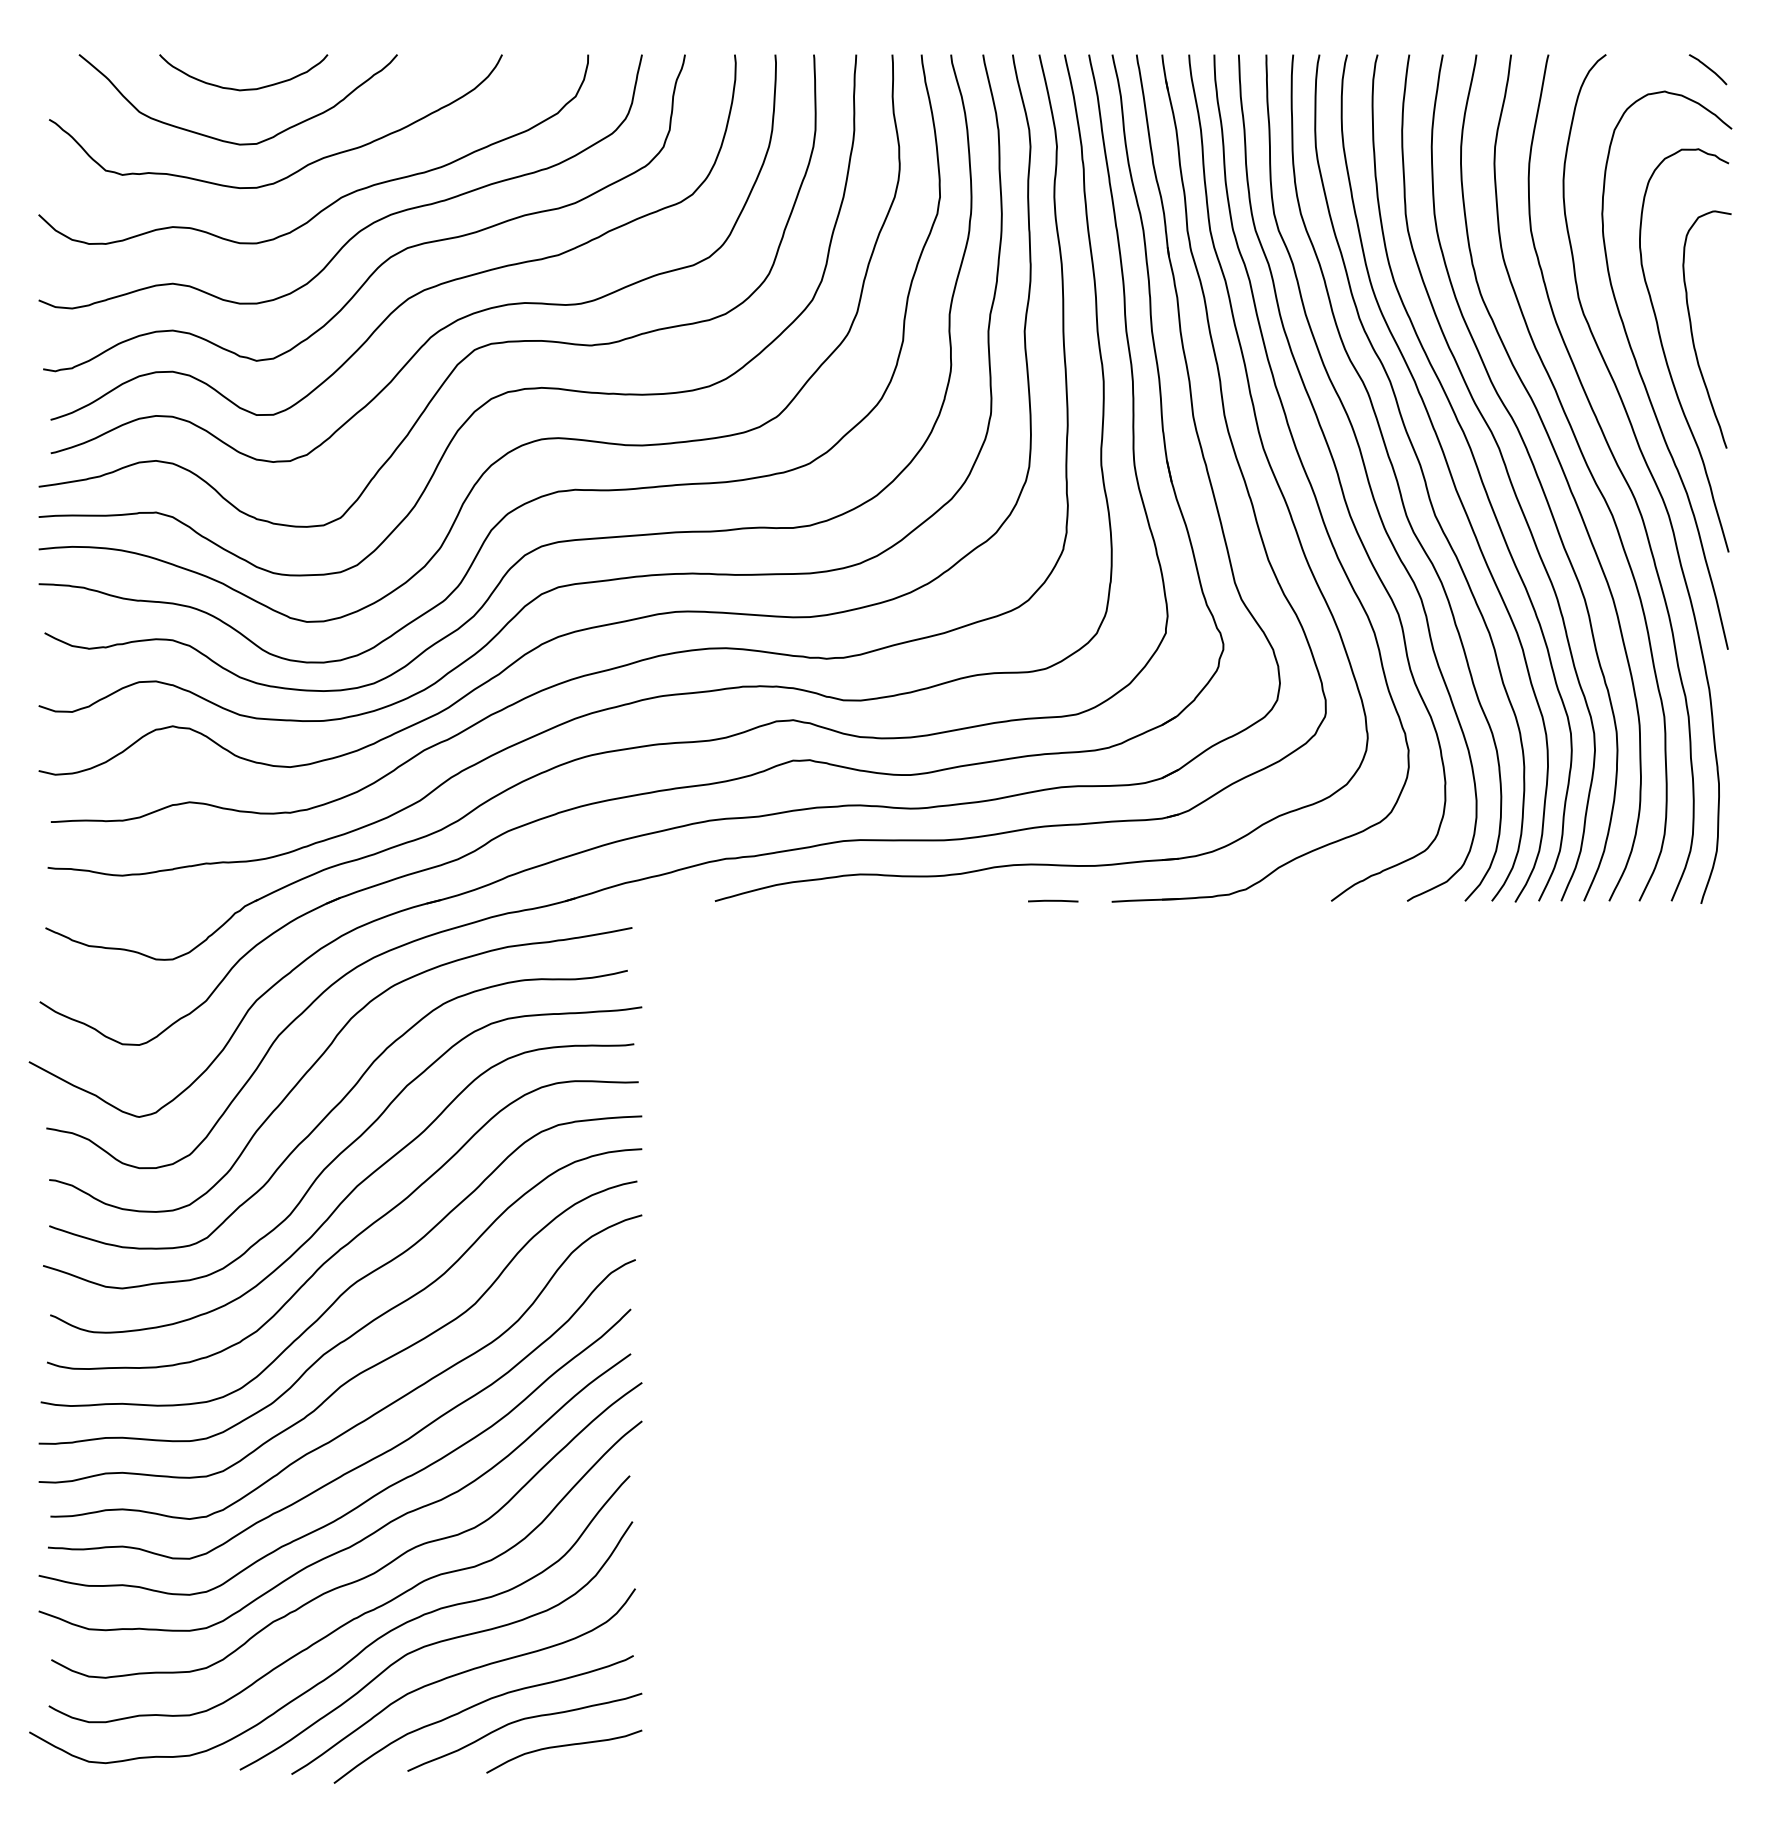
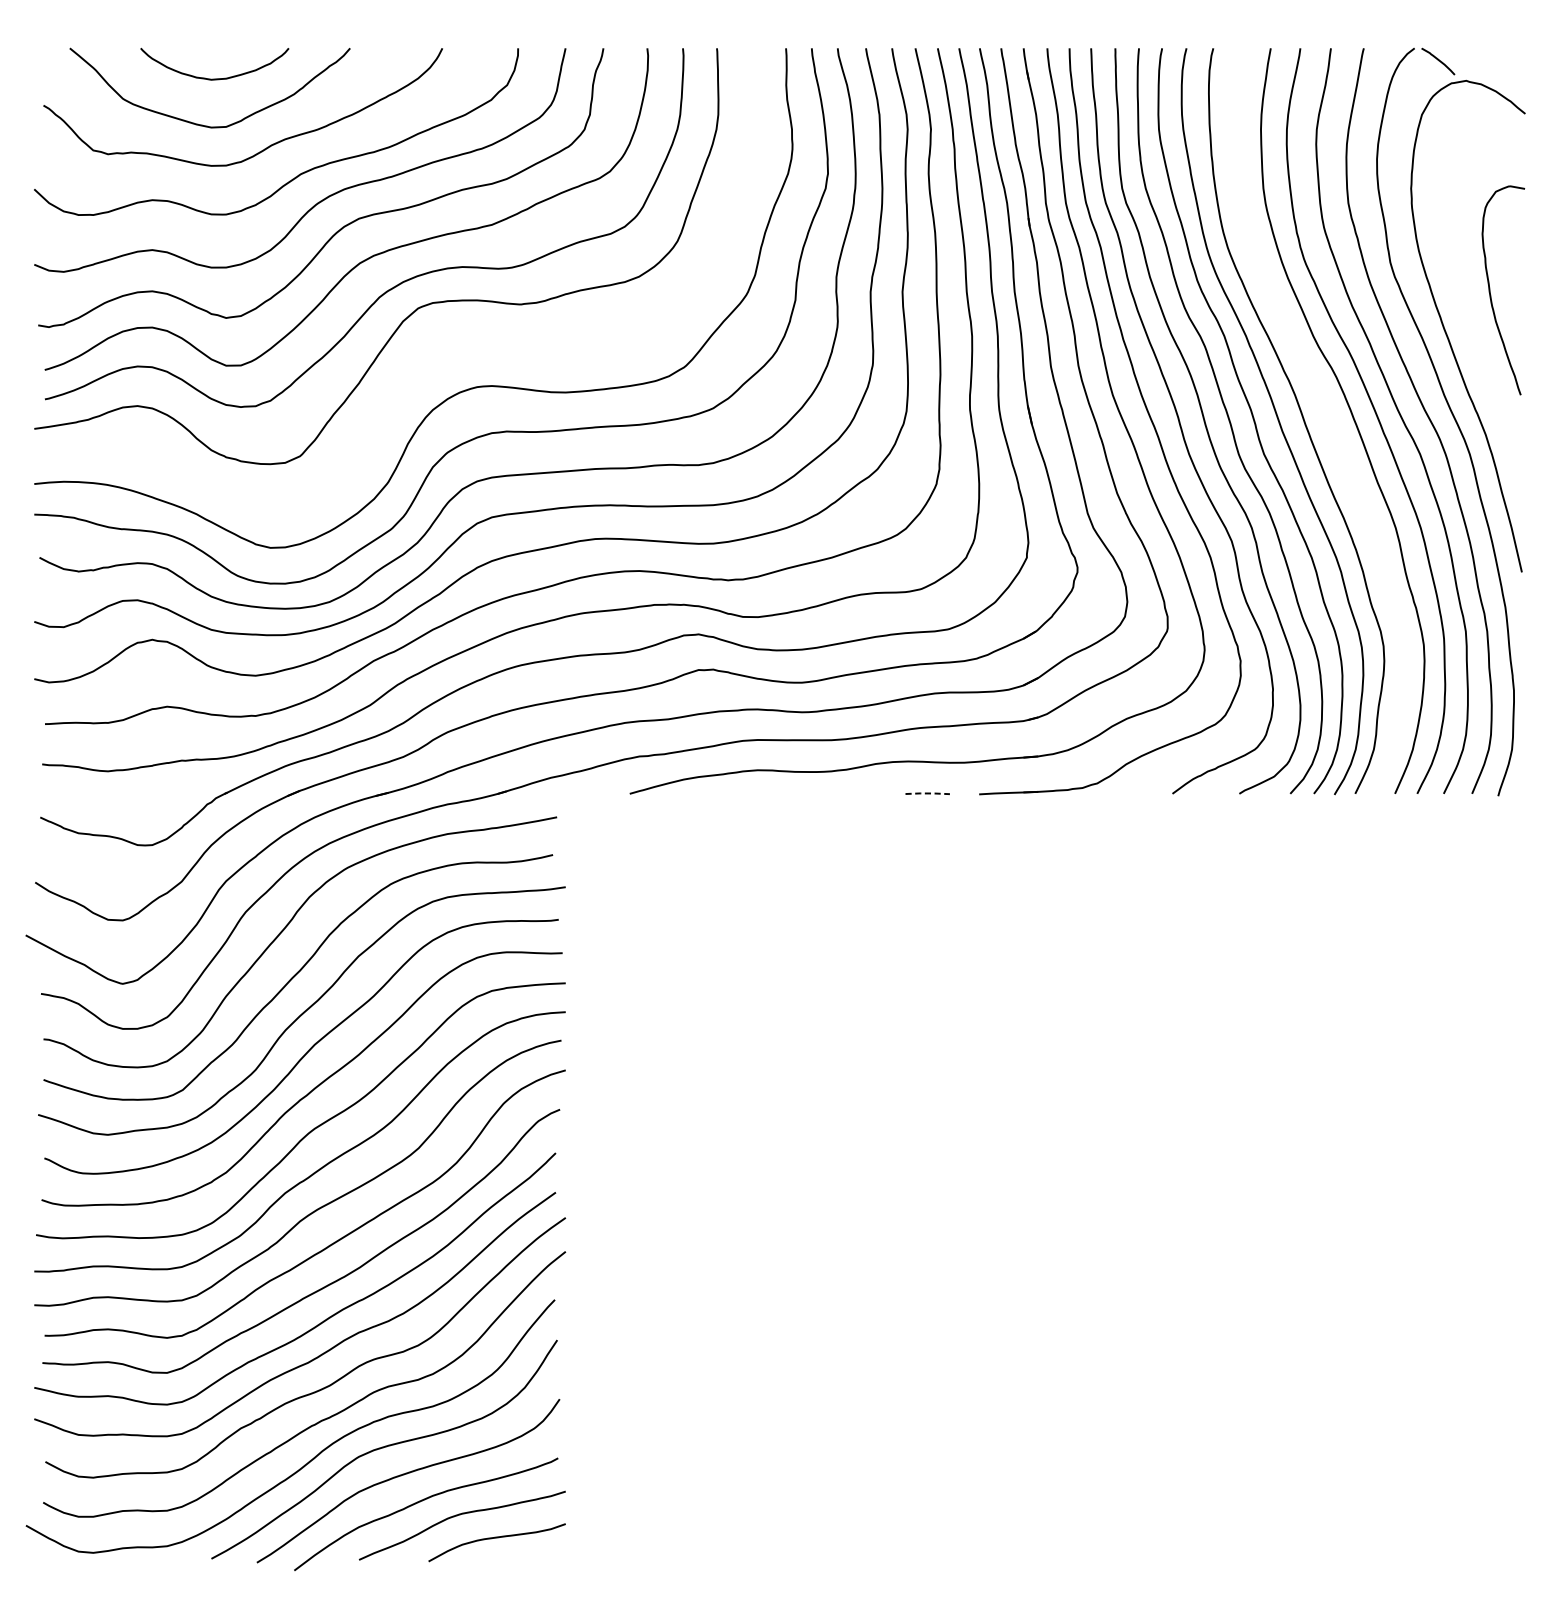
curve: (1707, 68) -> (1437, 60), moved
curve: (1665, 353) -> (1466, 311), removed
curve: (491, 397) -> (433, 350), removed
curve: (1506, 473) -> (1326, 417), removed
line: (1053, 900) -> (927, 793), solid -> dashed

